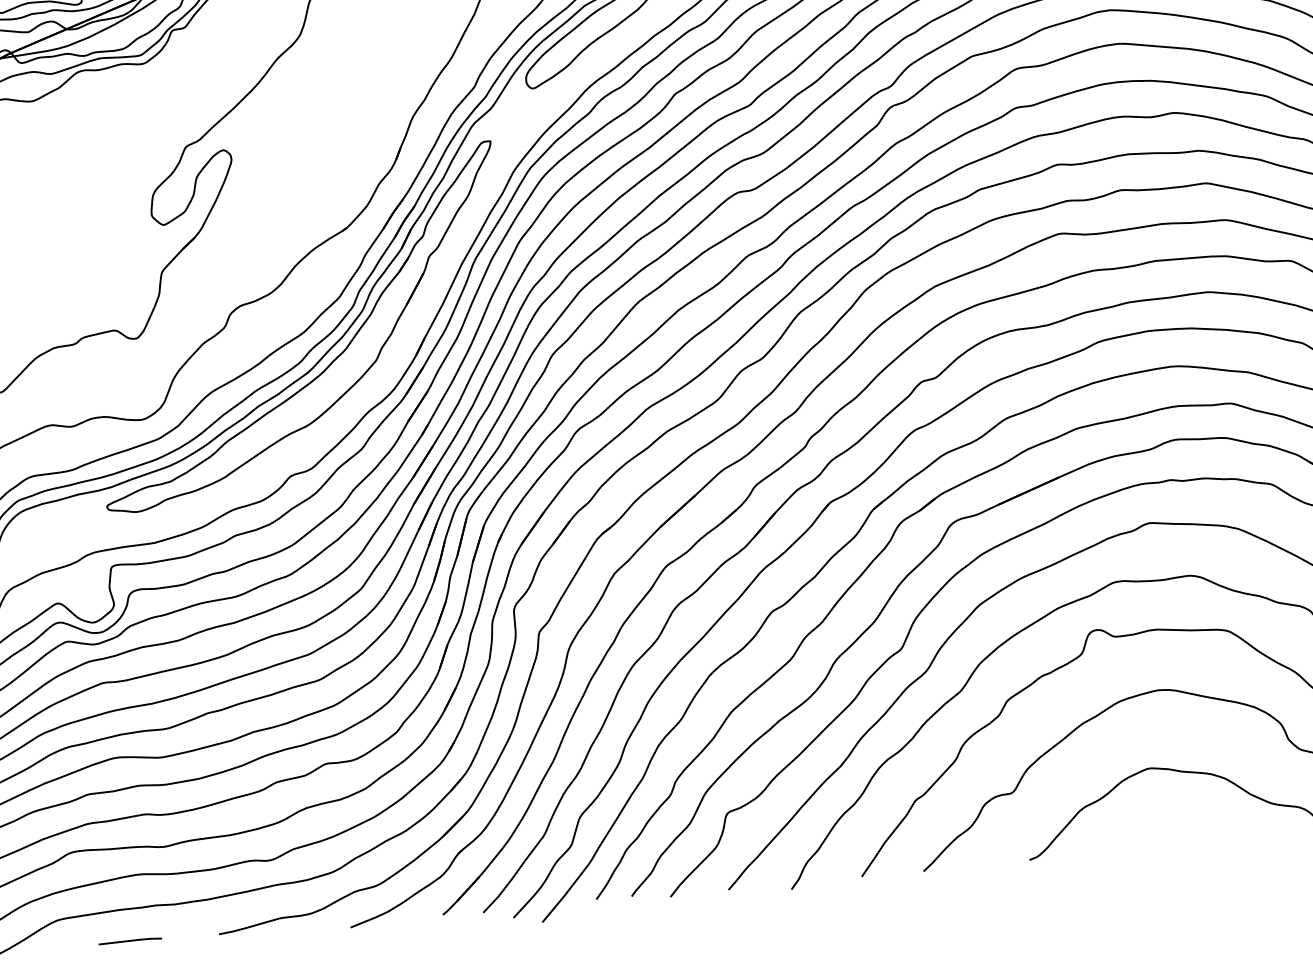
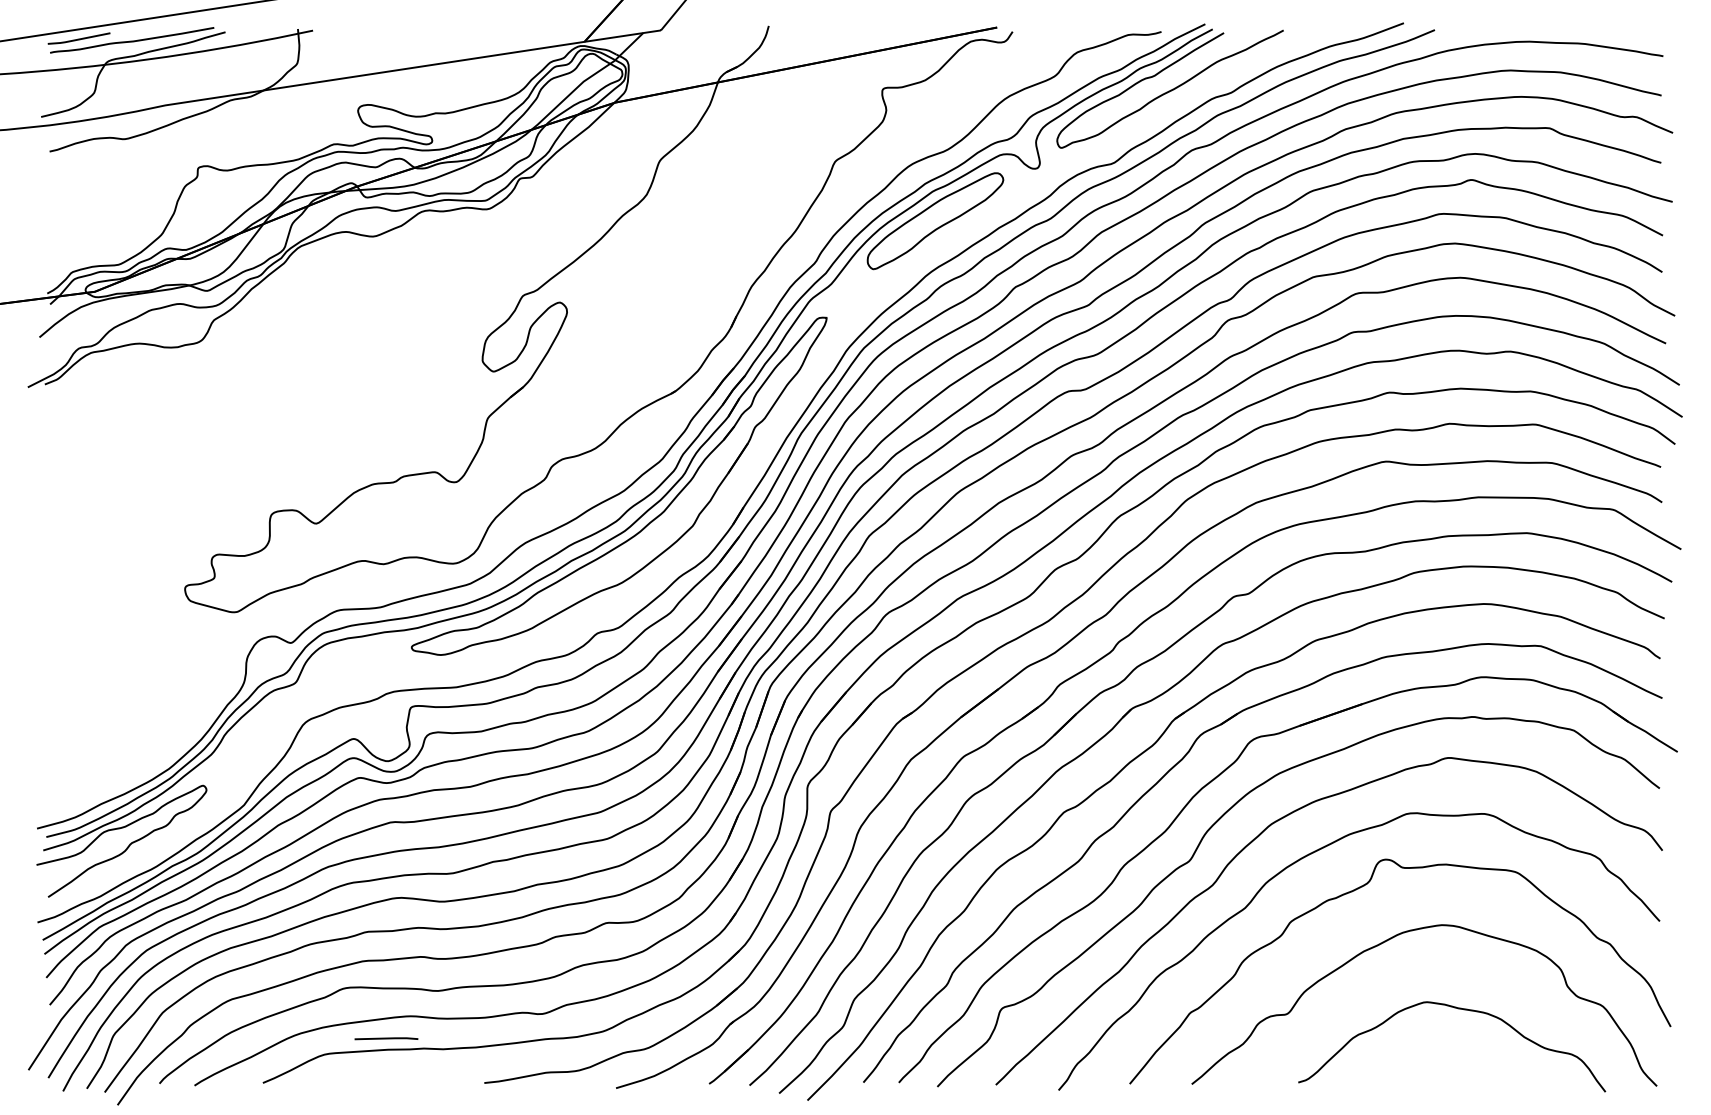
line: (130, 940) -> (386, 1038), moved

